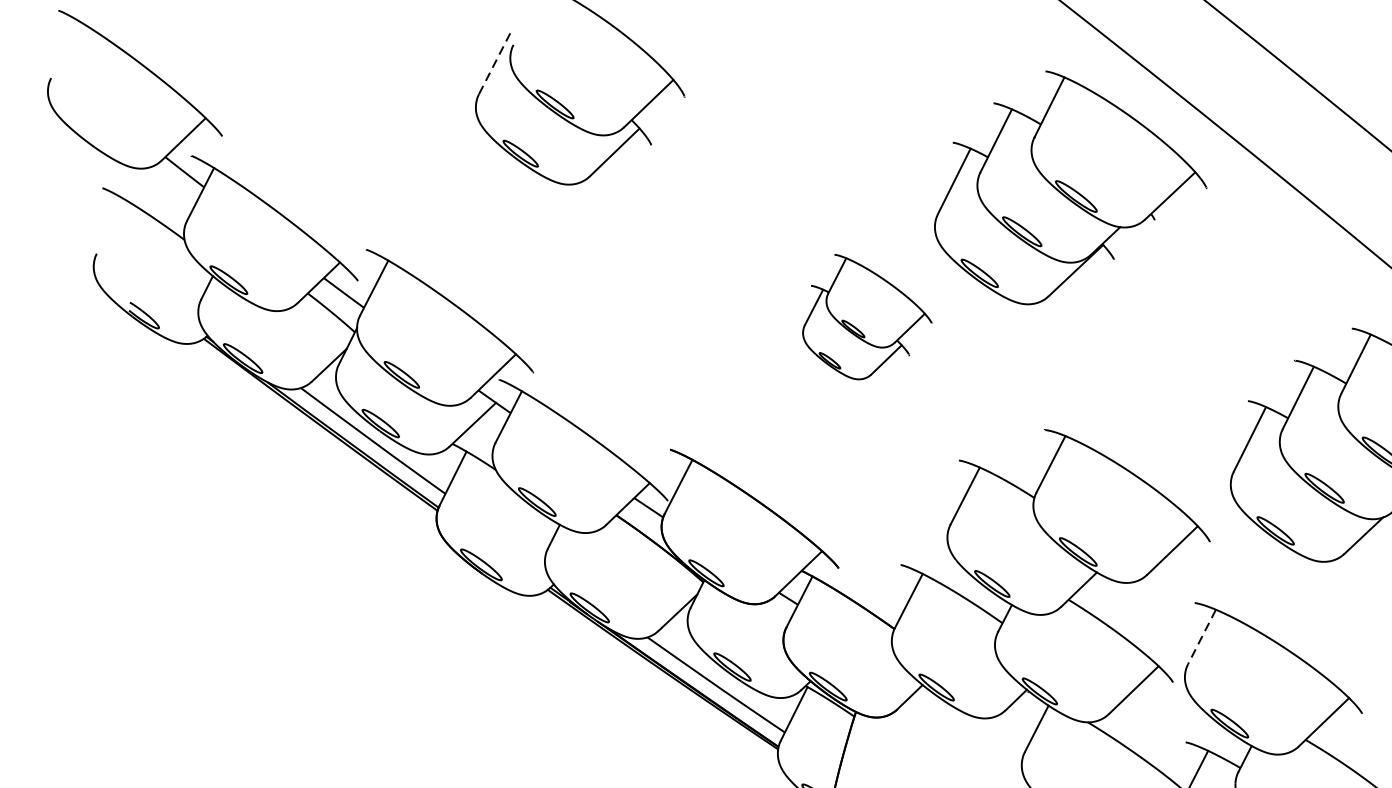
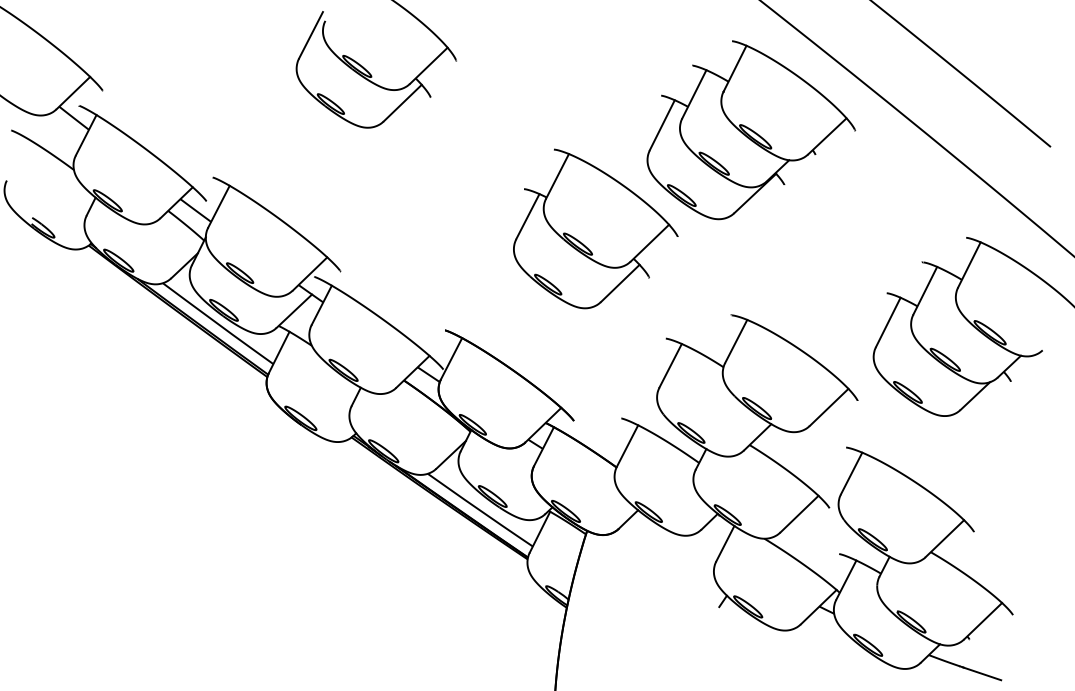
line: (494, 63) -> (310, 35), dashed -> solid
part: (866, 316) -> (595, 228), size x1.67
line: (1201, 636) -> (851, 473), dashed -> solid

